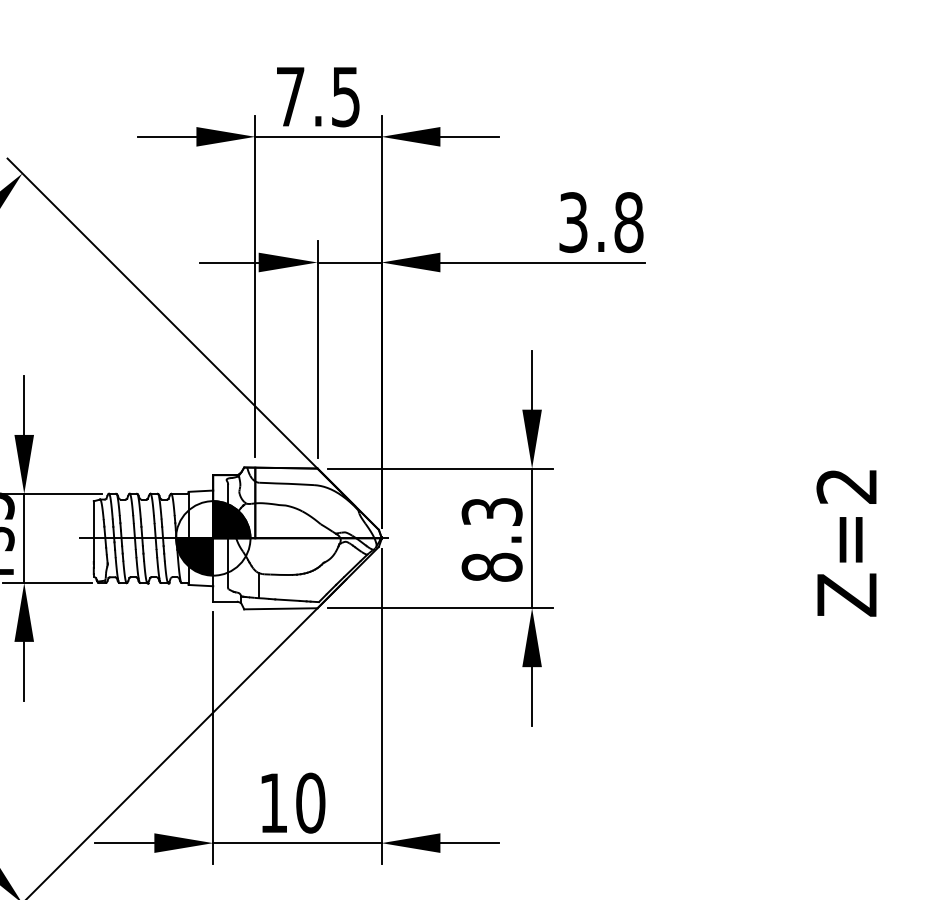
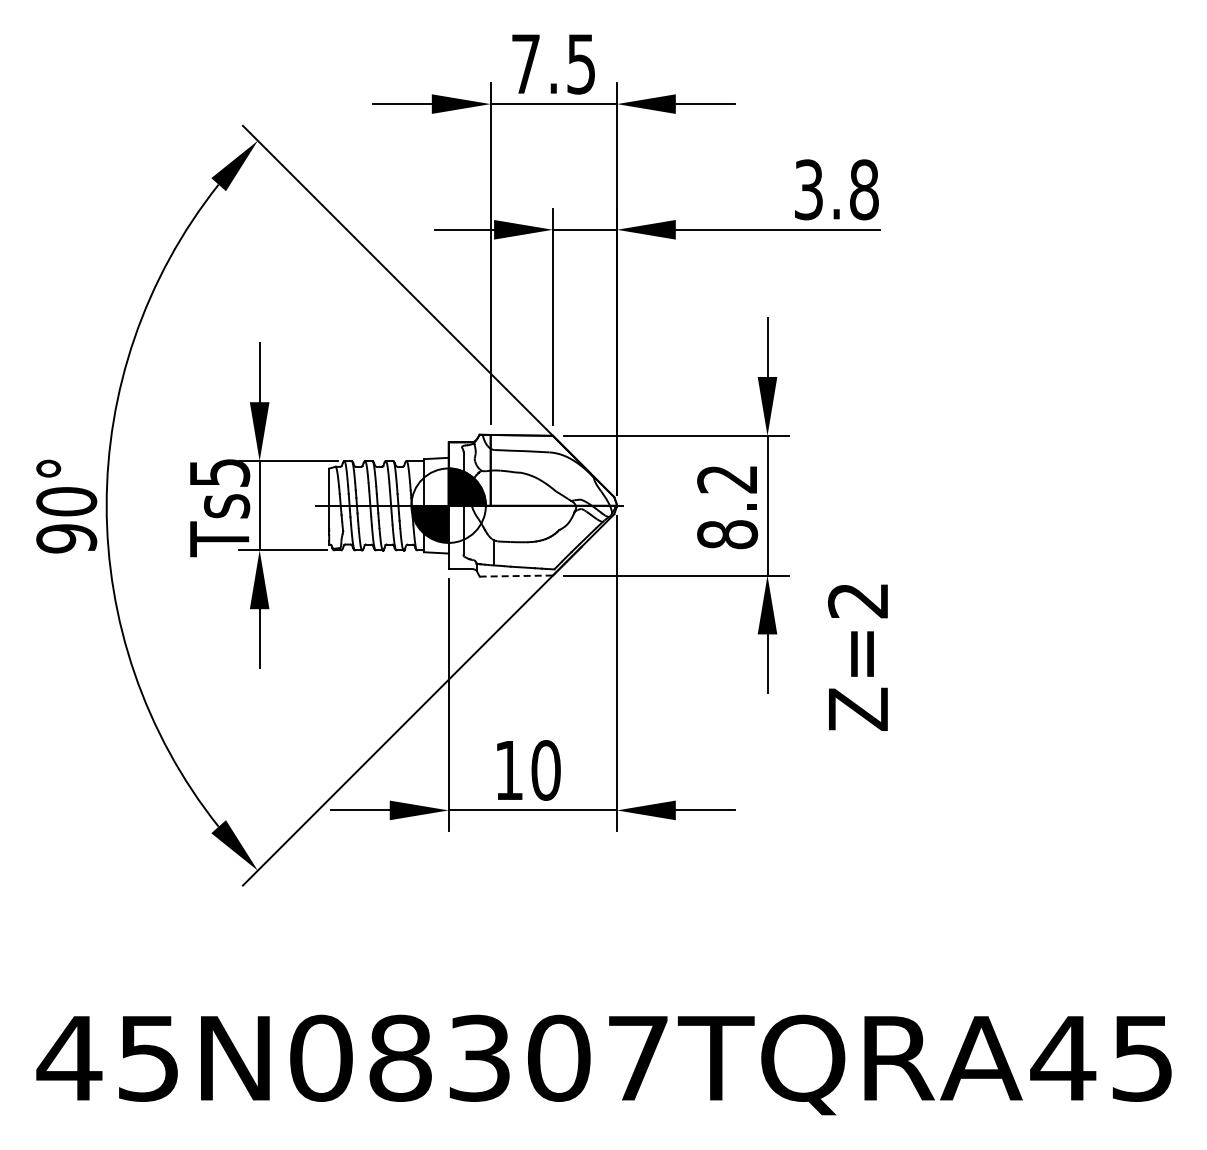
text: (492, 512) -> (727, 479), 8.3 -> 8.2
text: (846, 543) -> (857, 657), moved
line: (281, 609) -> (516, 576), solid -> dashed

